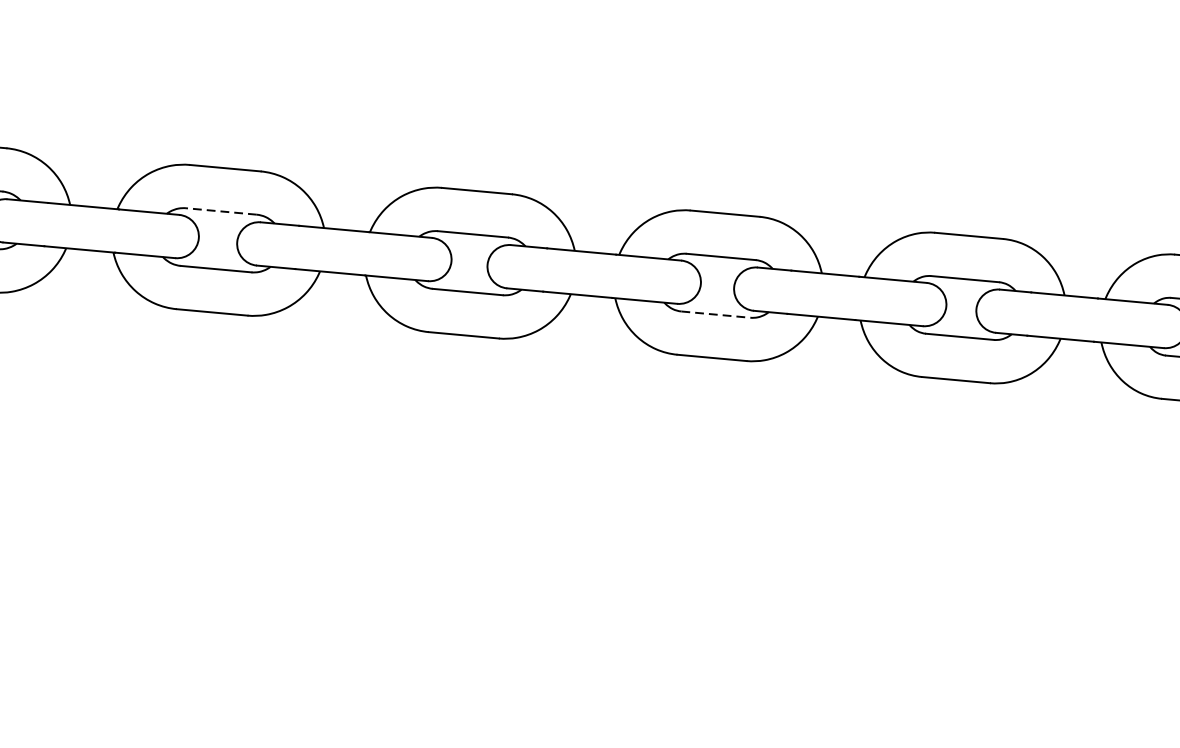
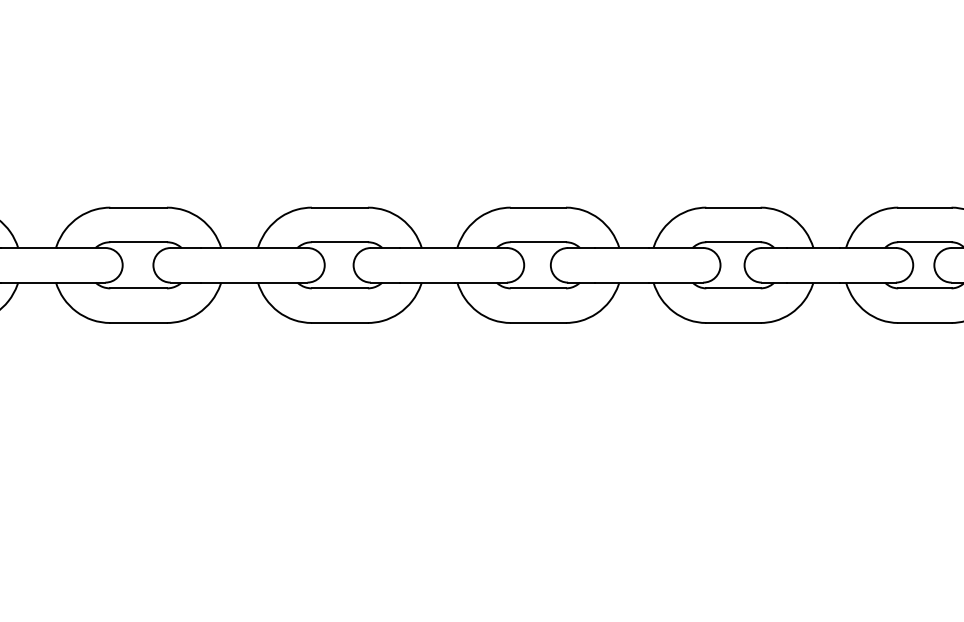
line: (221, 211) -> (138, 242), dashed -> solid
line: (716, 314) -> (538, 288), dashed -> solid

